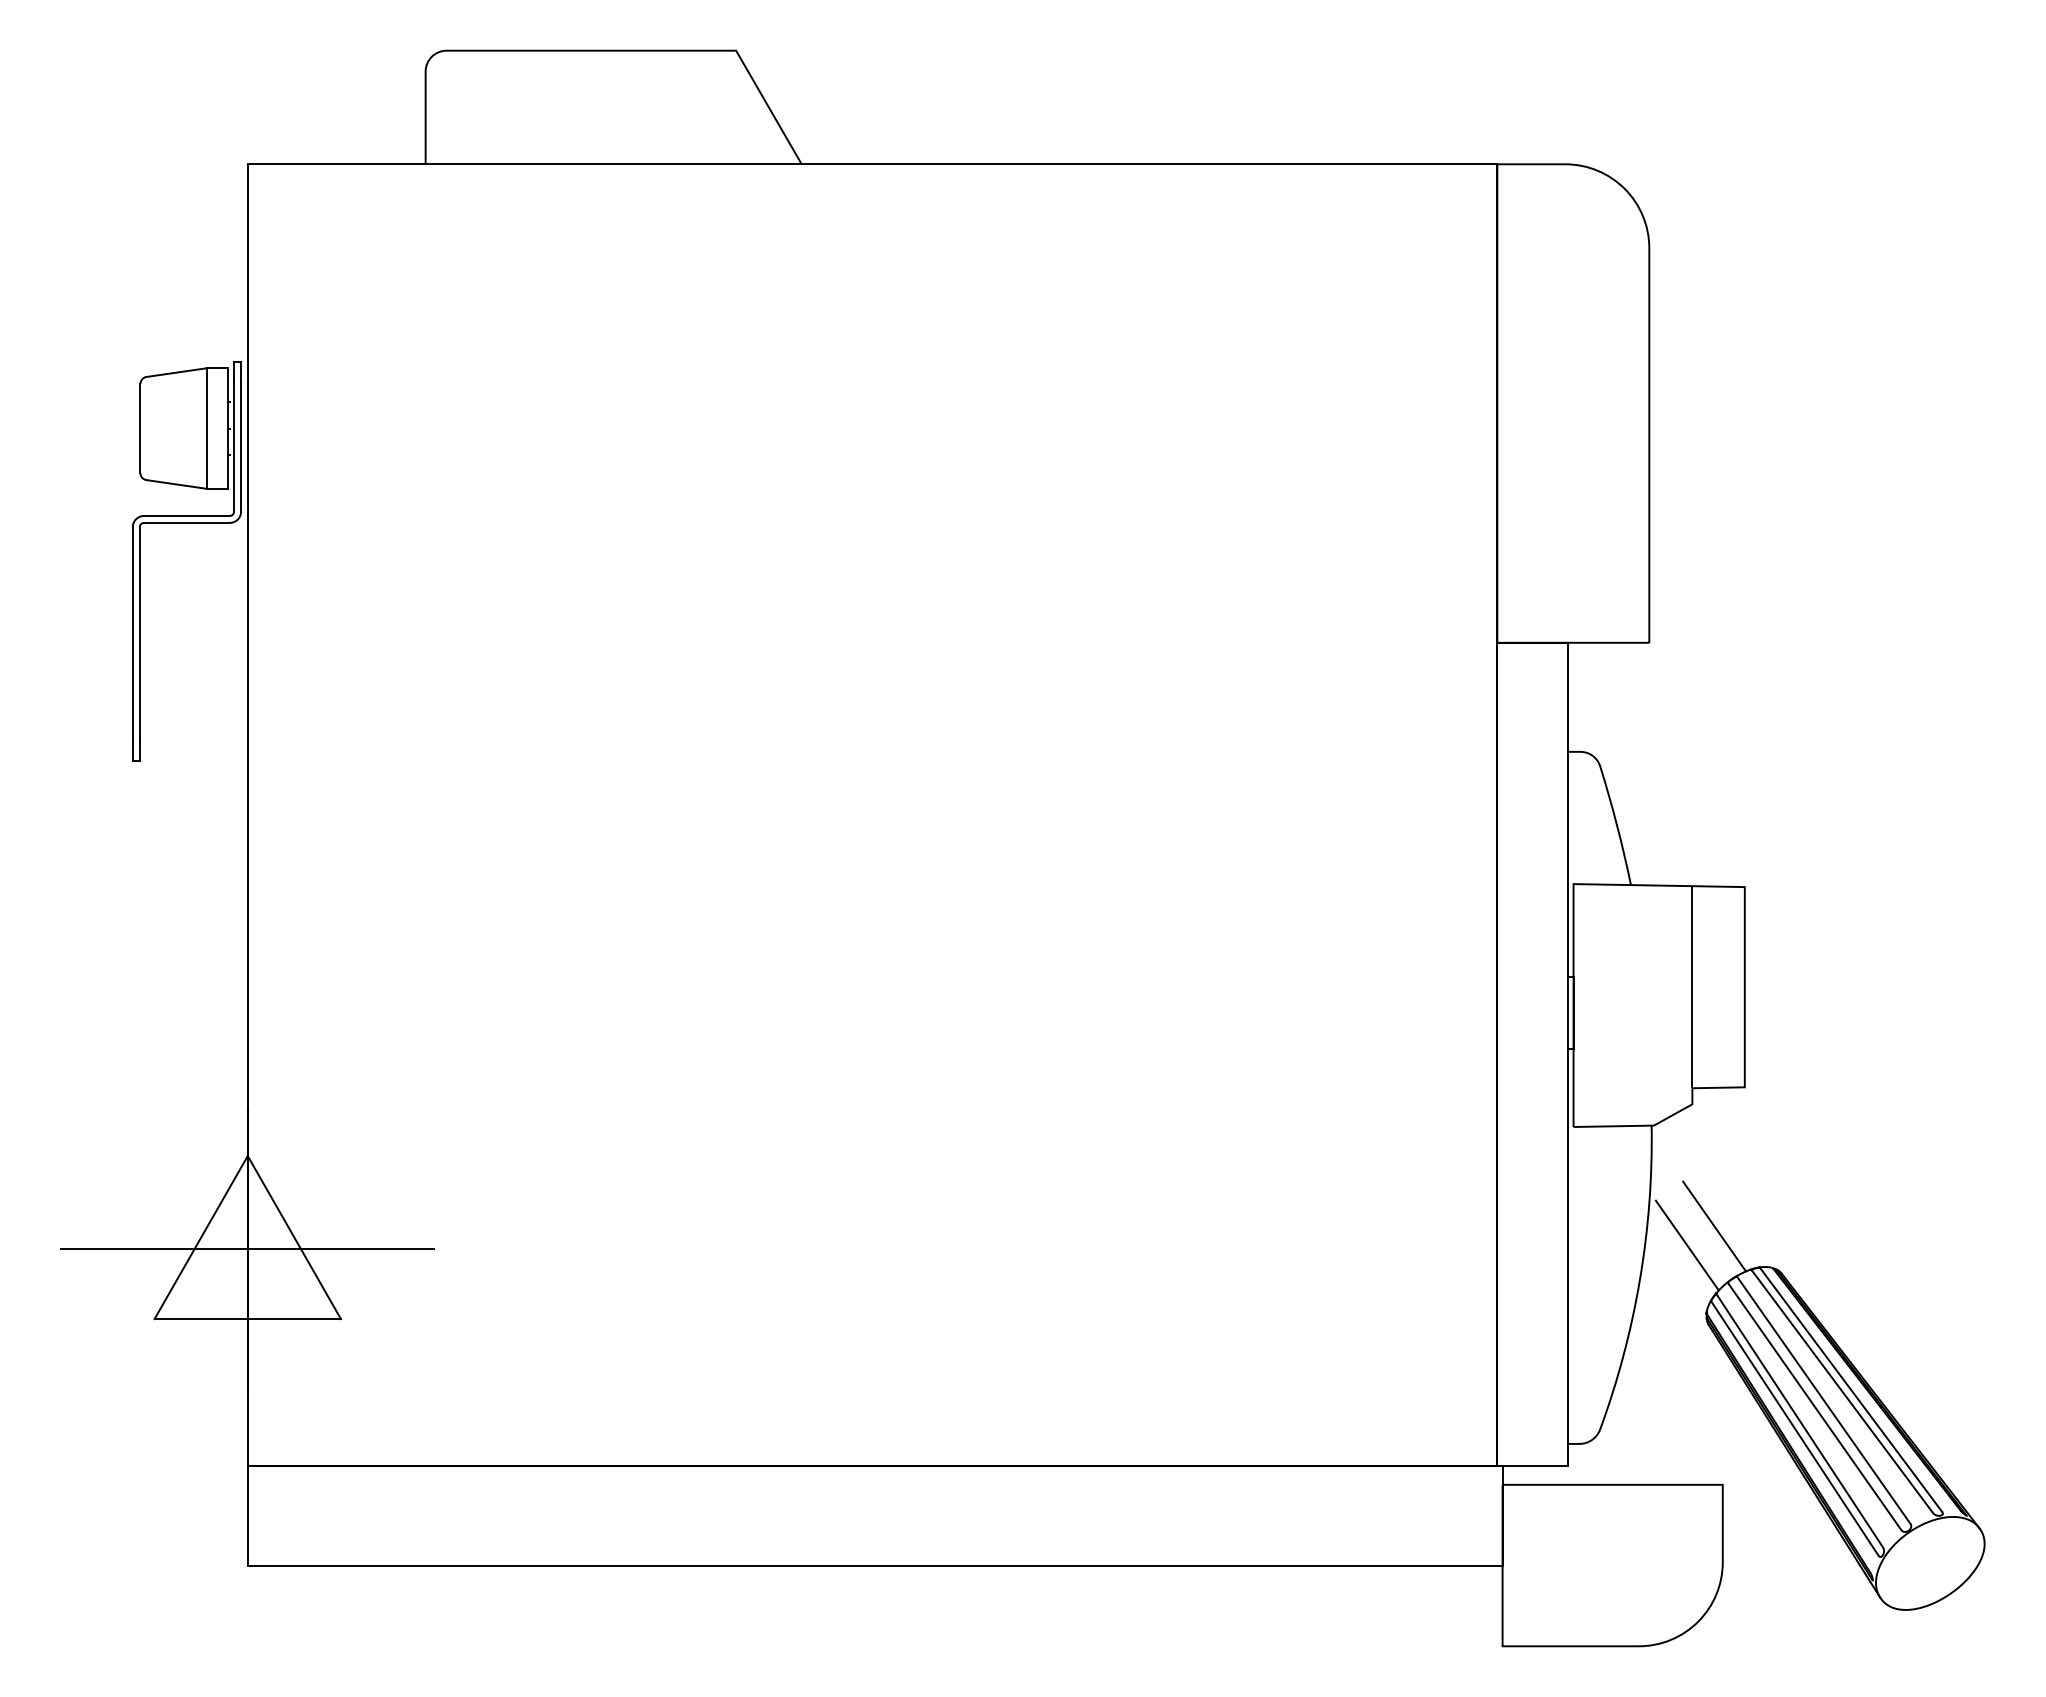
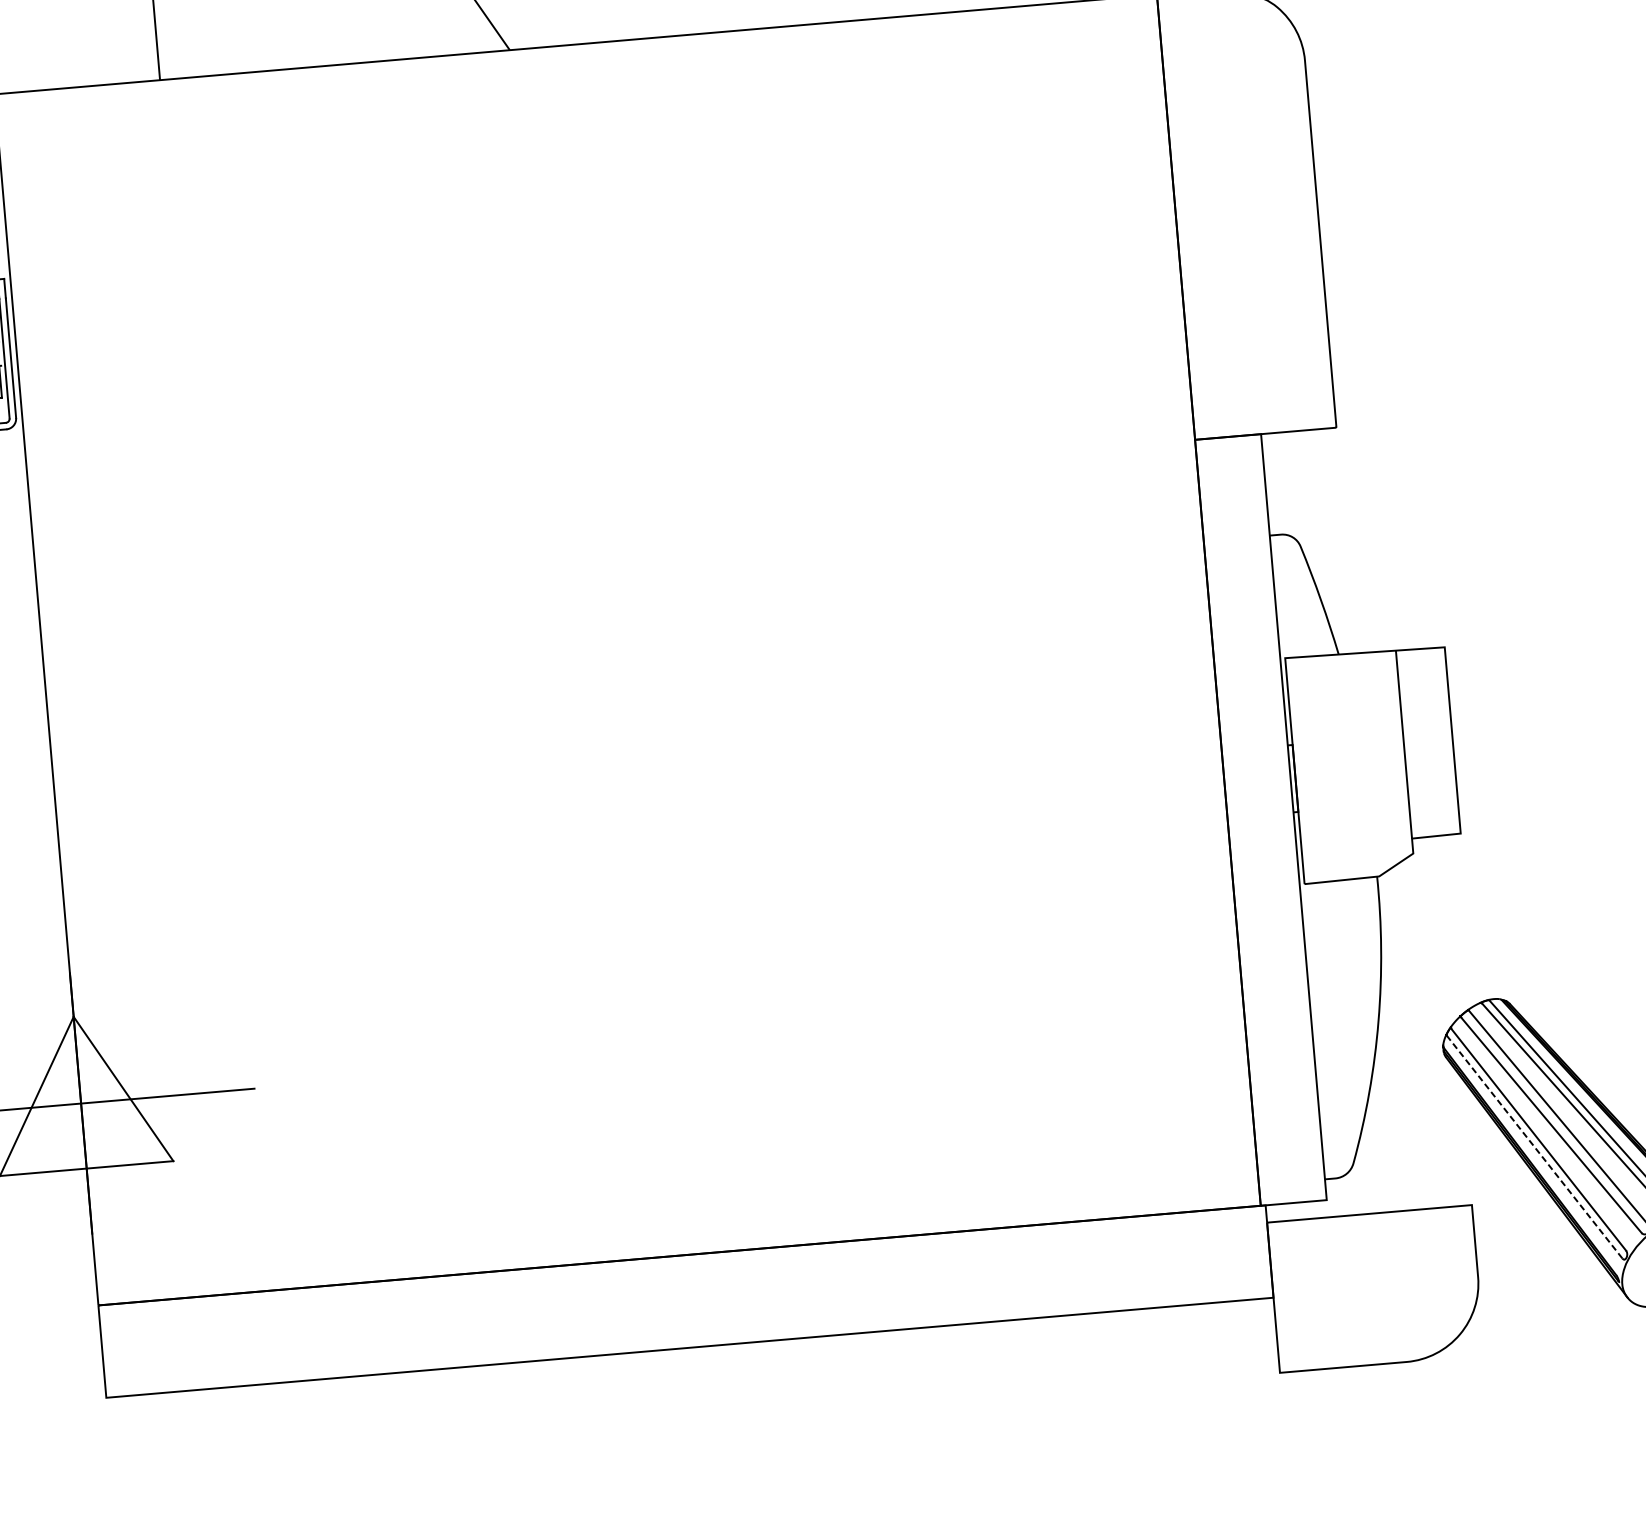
line: (1714, 1226) -> (1443, 965), removed
line: (1686, 1245) -> (1419, 985), removed
line: (1794, 1428) -> (1534, 1146), solid -> dashed

